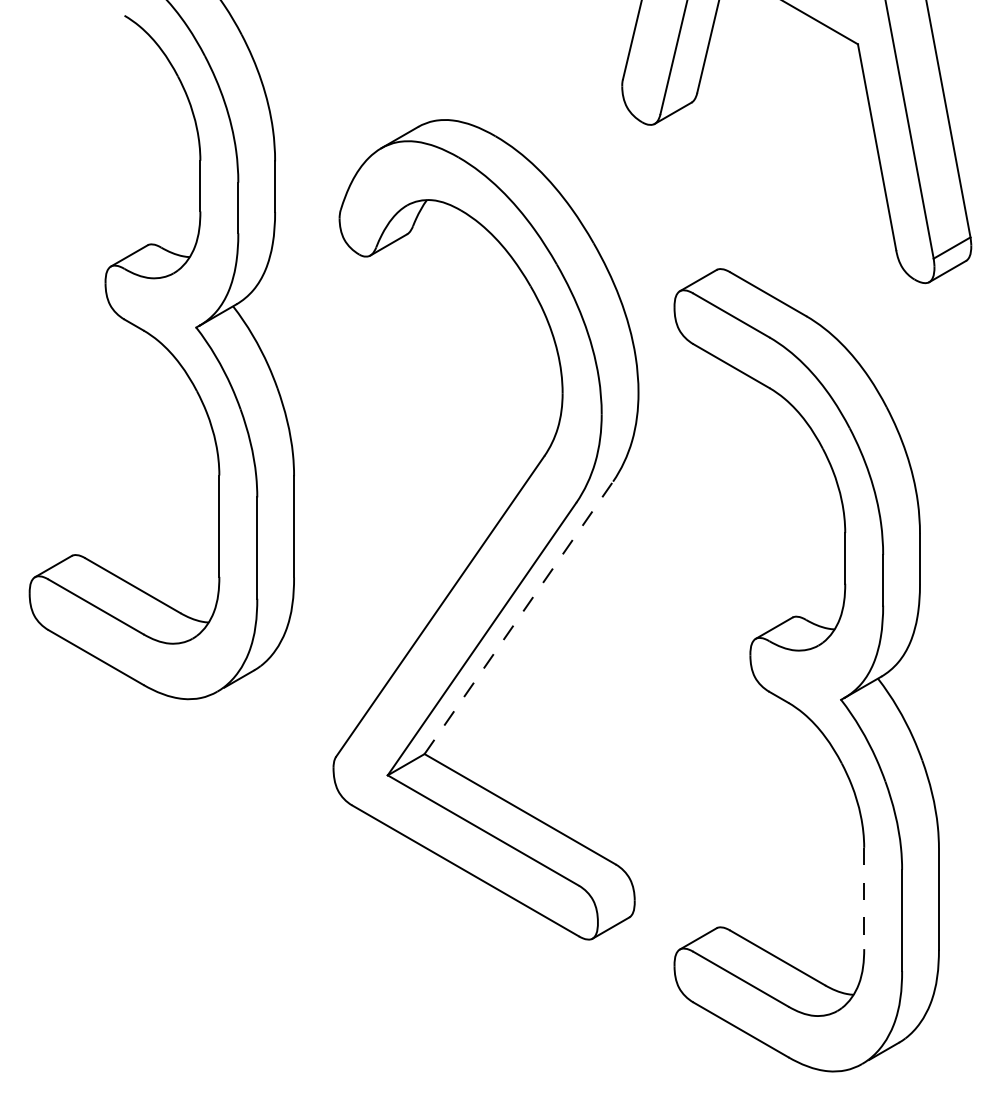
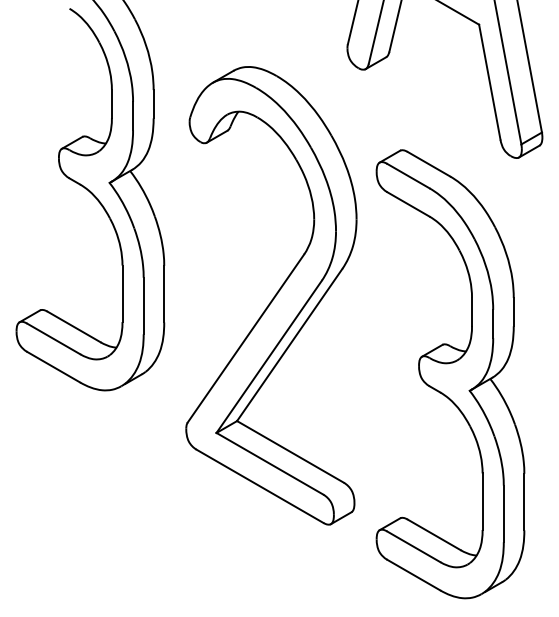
line: (518, 618) -> (289, 345), dashed -> solid
line: (864, 899) -> (482, 502), dashed -> solid

